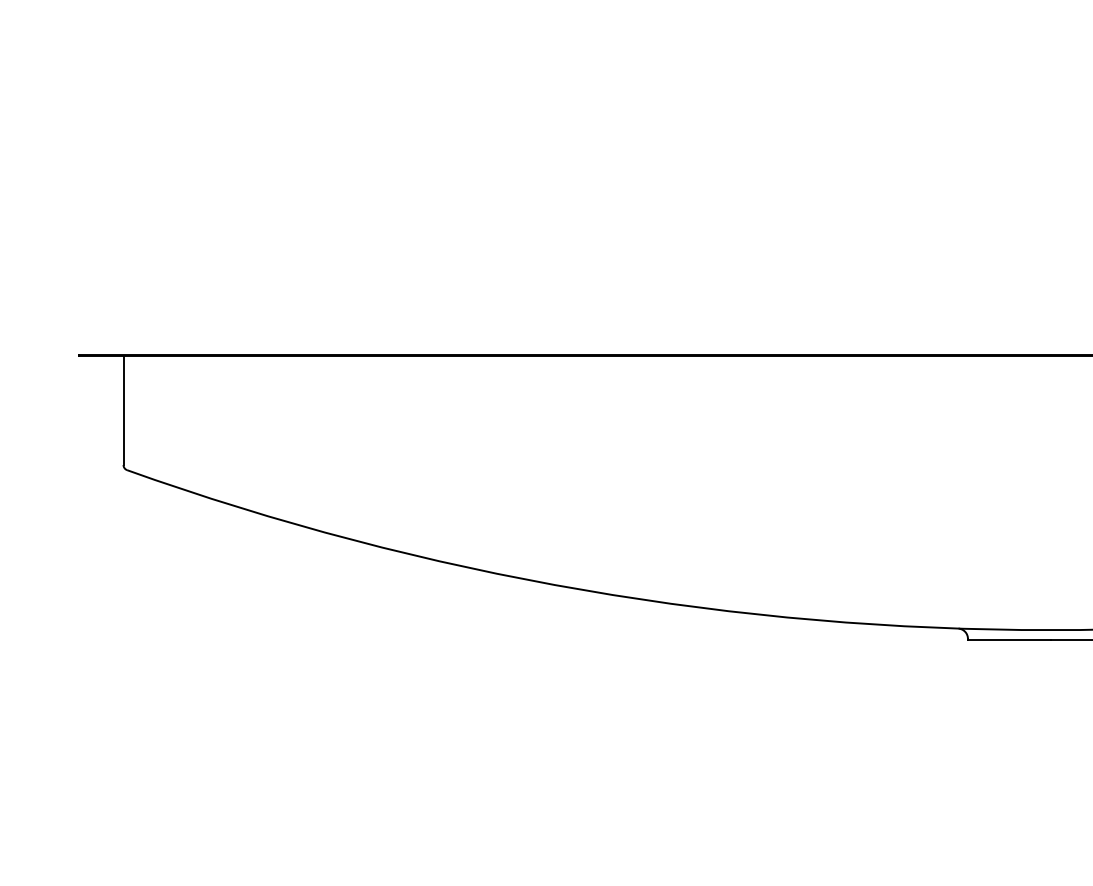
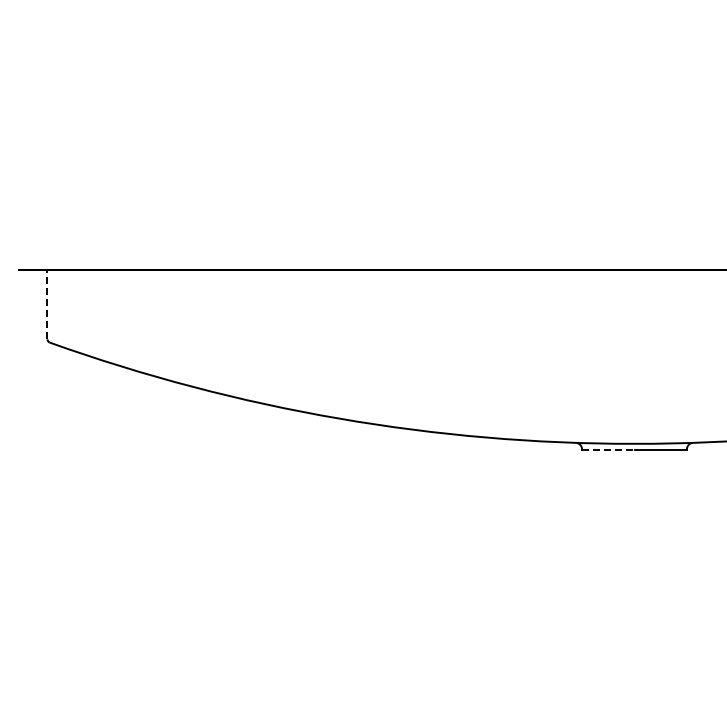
line: (123, 409) -> (47, 304), solid -> dashed
line: (1009, 640) -> (608, 450), solid -> dashed

